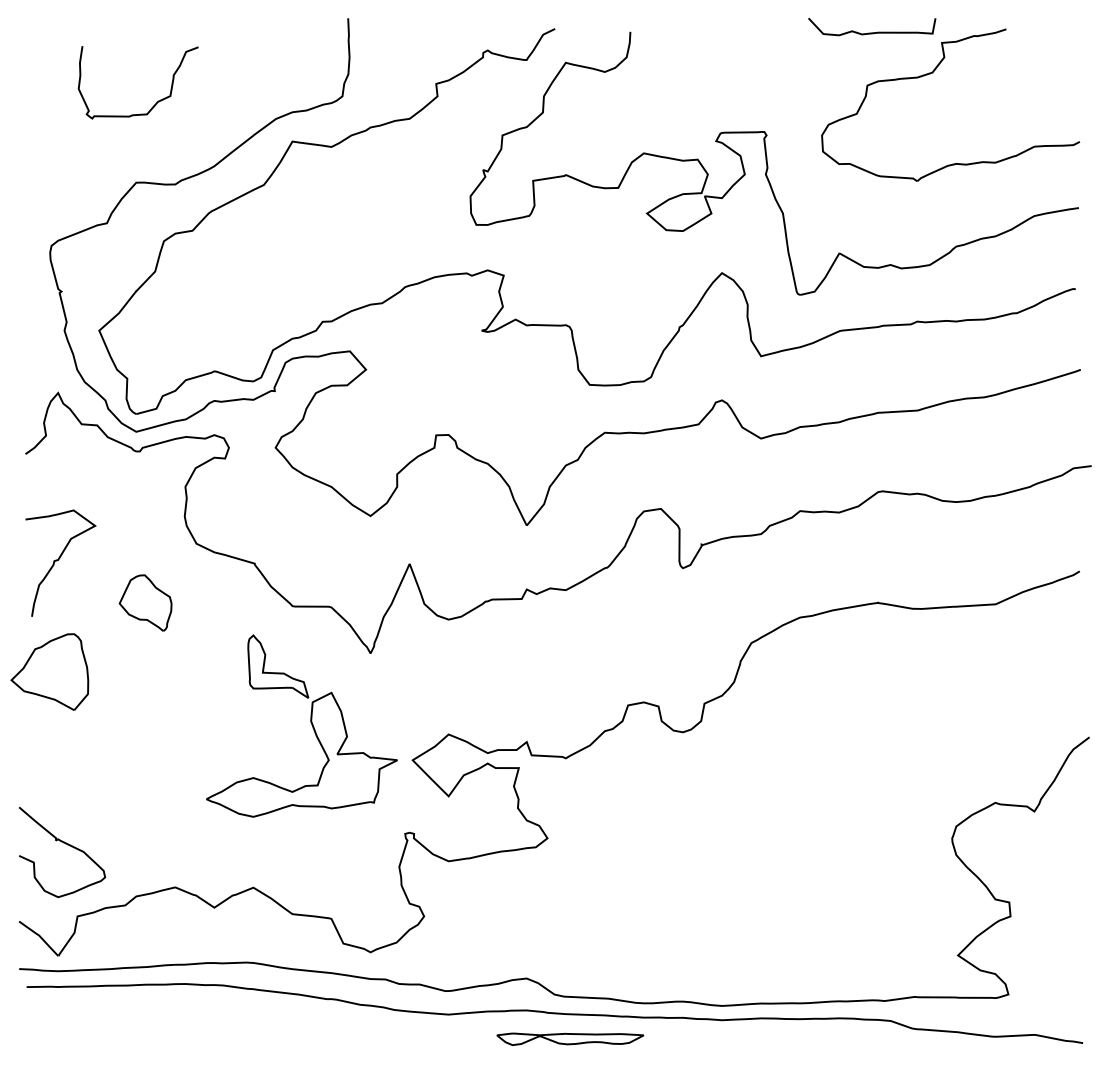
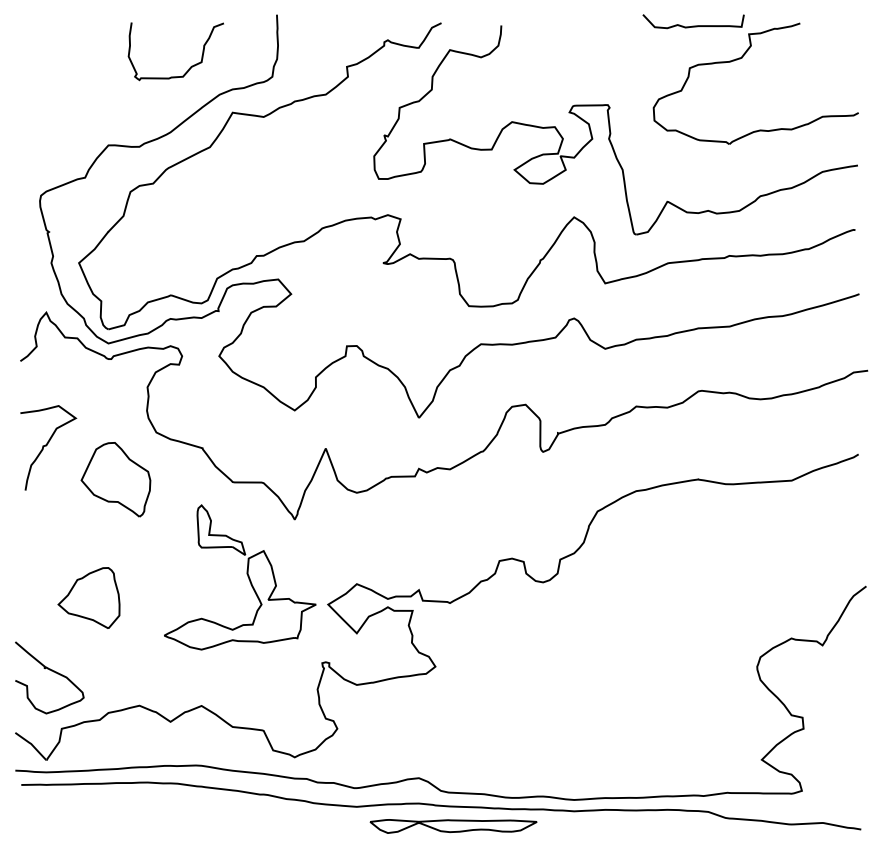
curve: (157, 101) -> (191, 66), moved
part: (145, 602) -> (115, 479), size x1.67
part: (49, 671) -> (88, 597), moved
part: (570, 1039) -> (453, 826), size x1.43

